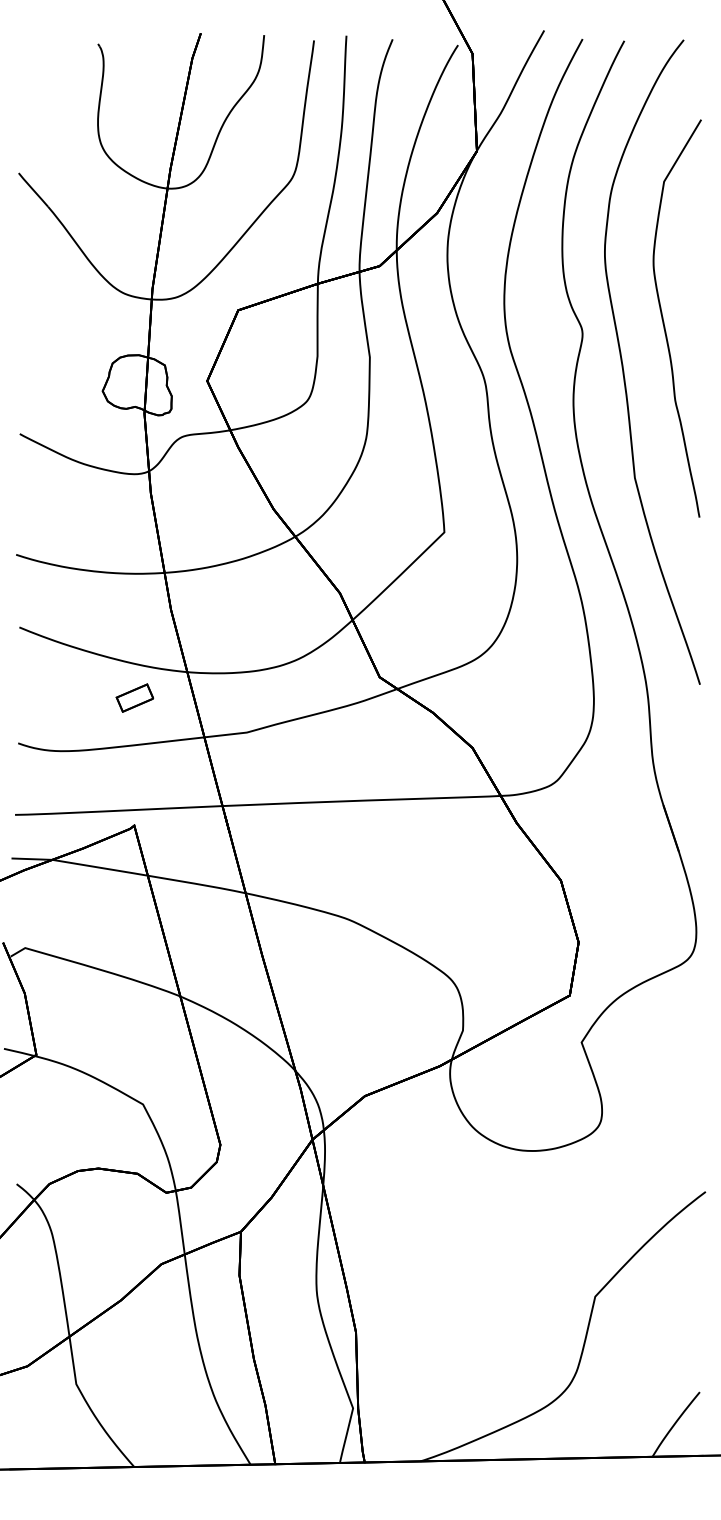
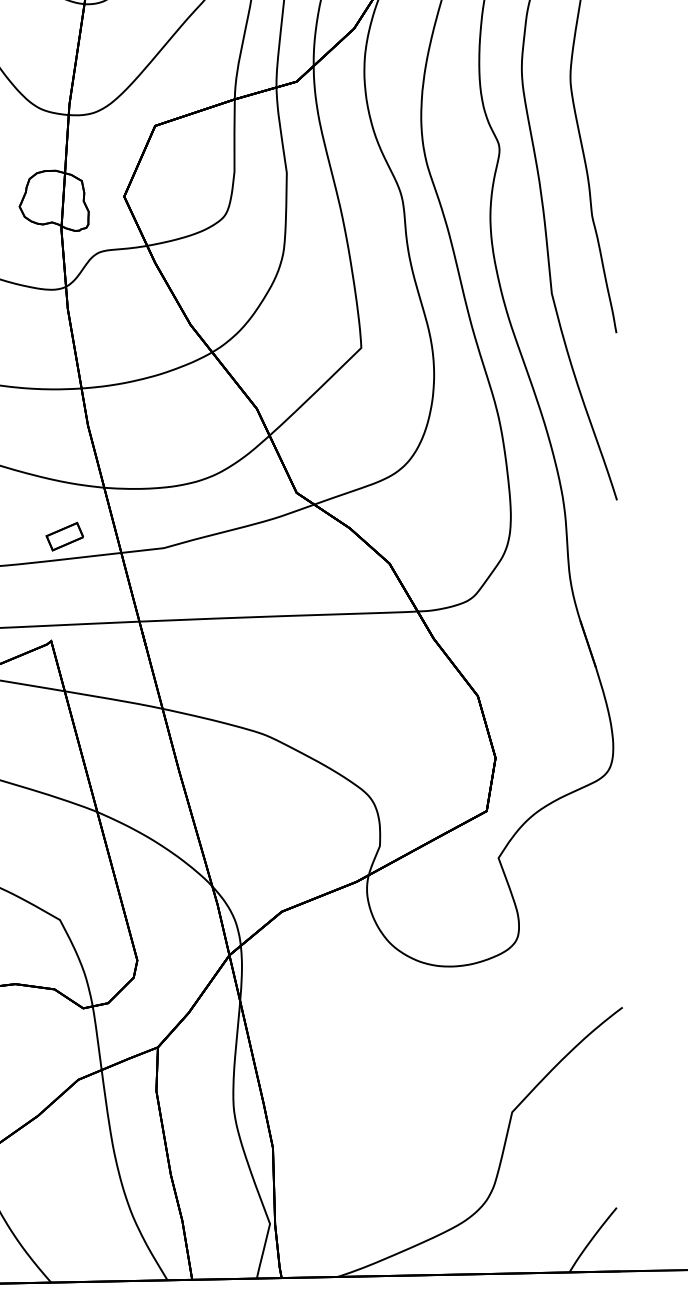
part: (134, 697) -> (64, 536), moved

